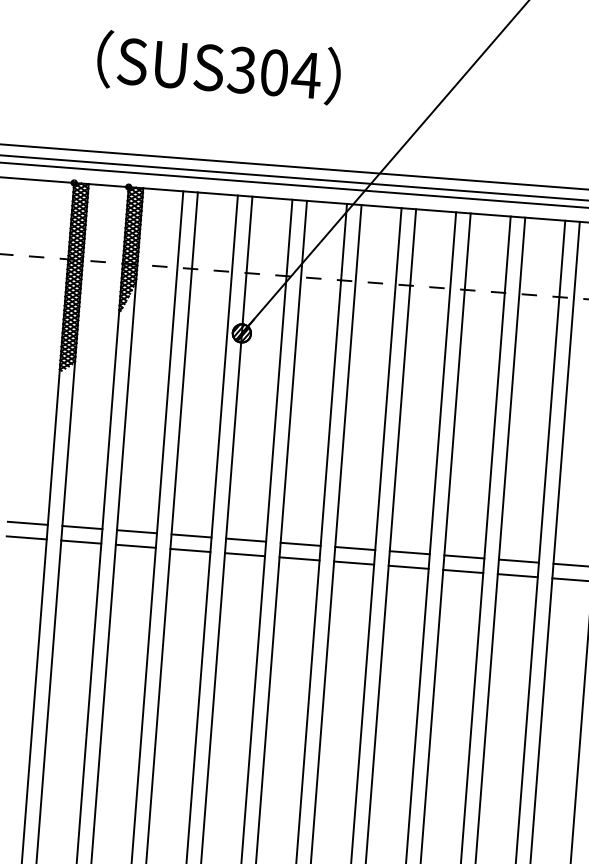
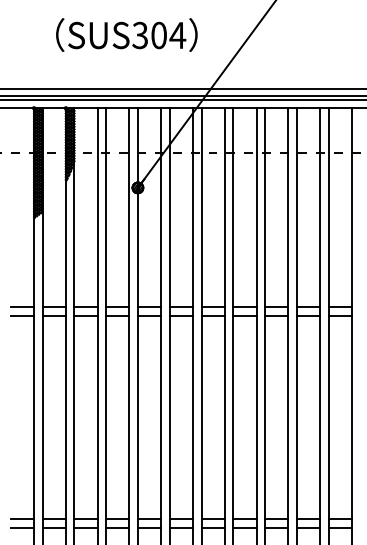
text: (218, 66) -> (126, 34), moved

